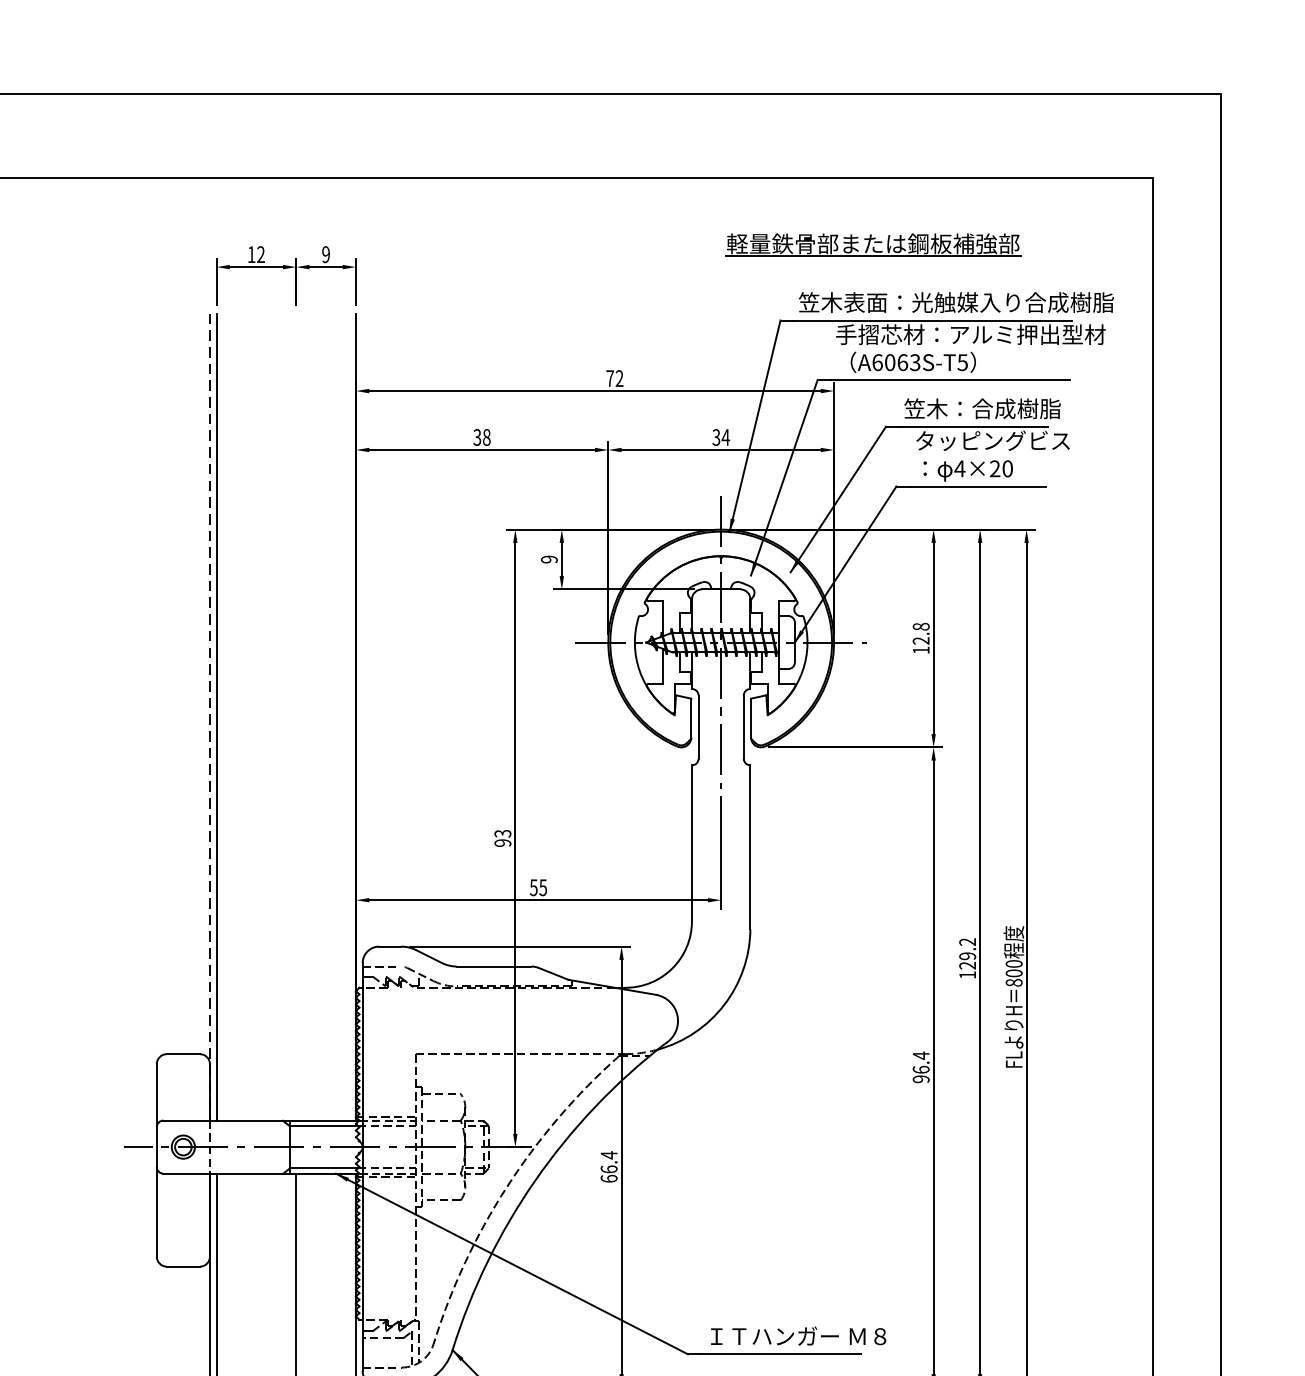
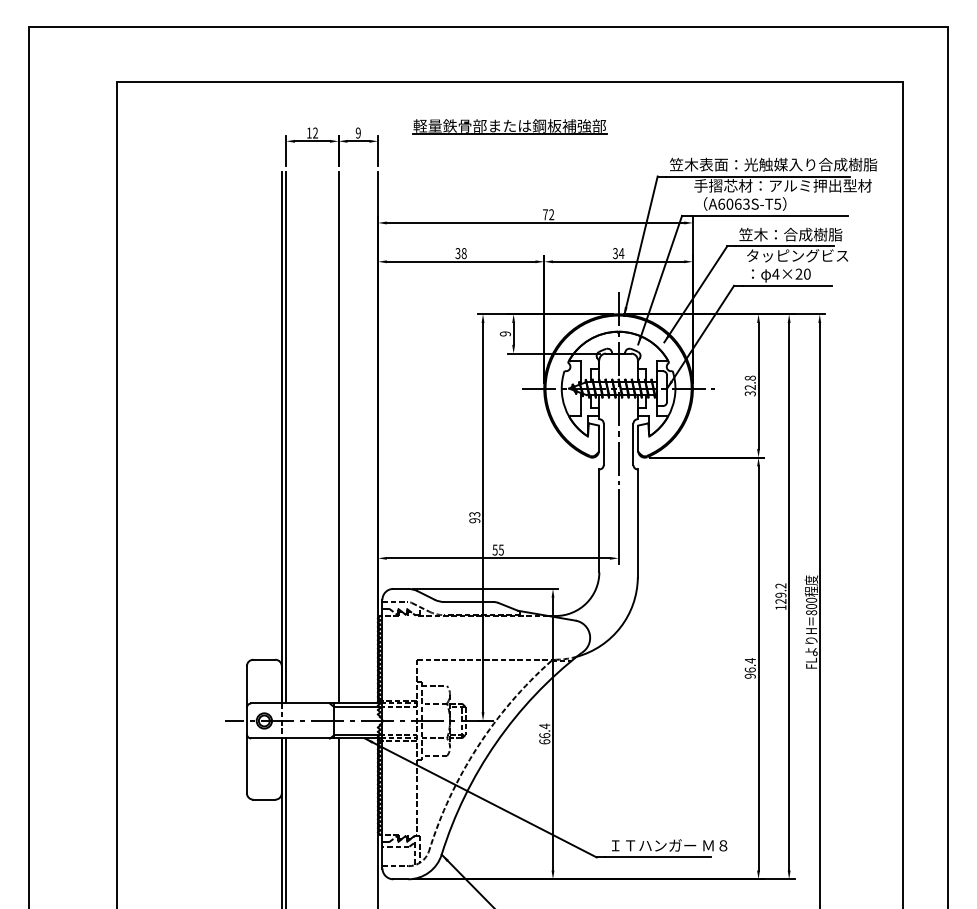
part: (872, 244) -> (509, 126), moved
text: (919, 649) -> (749, 393), 12.8 -> 32.8
line: (209, 716) -> (281, 437), dashed -> solid
line: (295, 716) -> (338, 437), added

